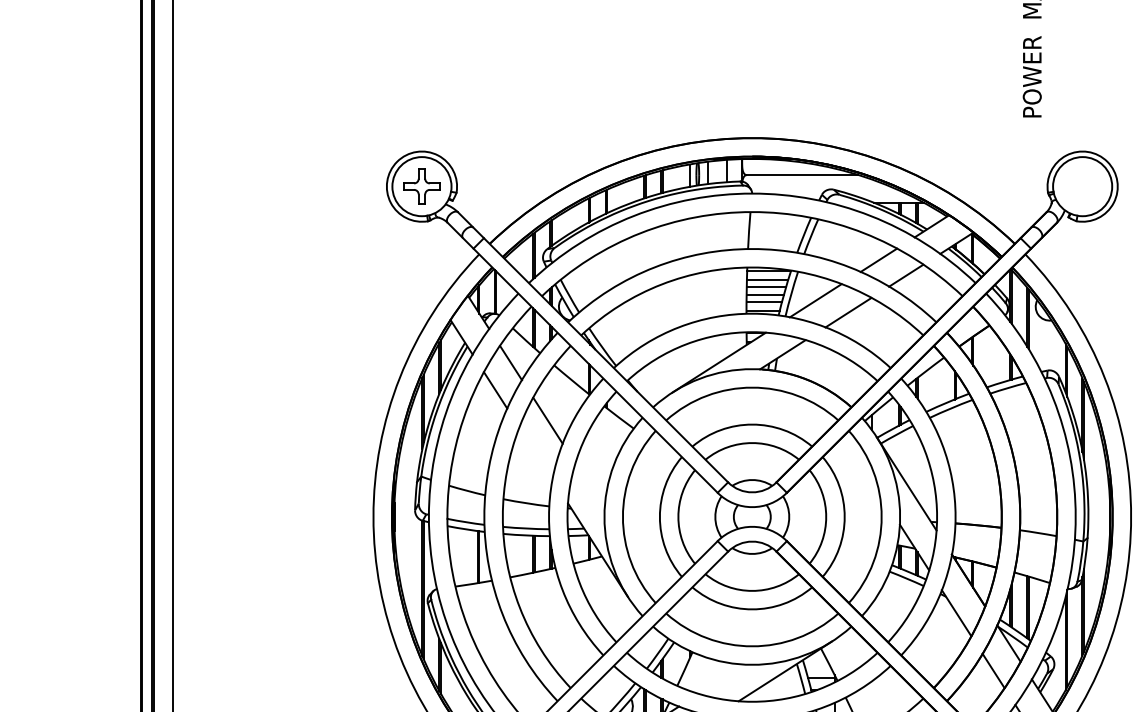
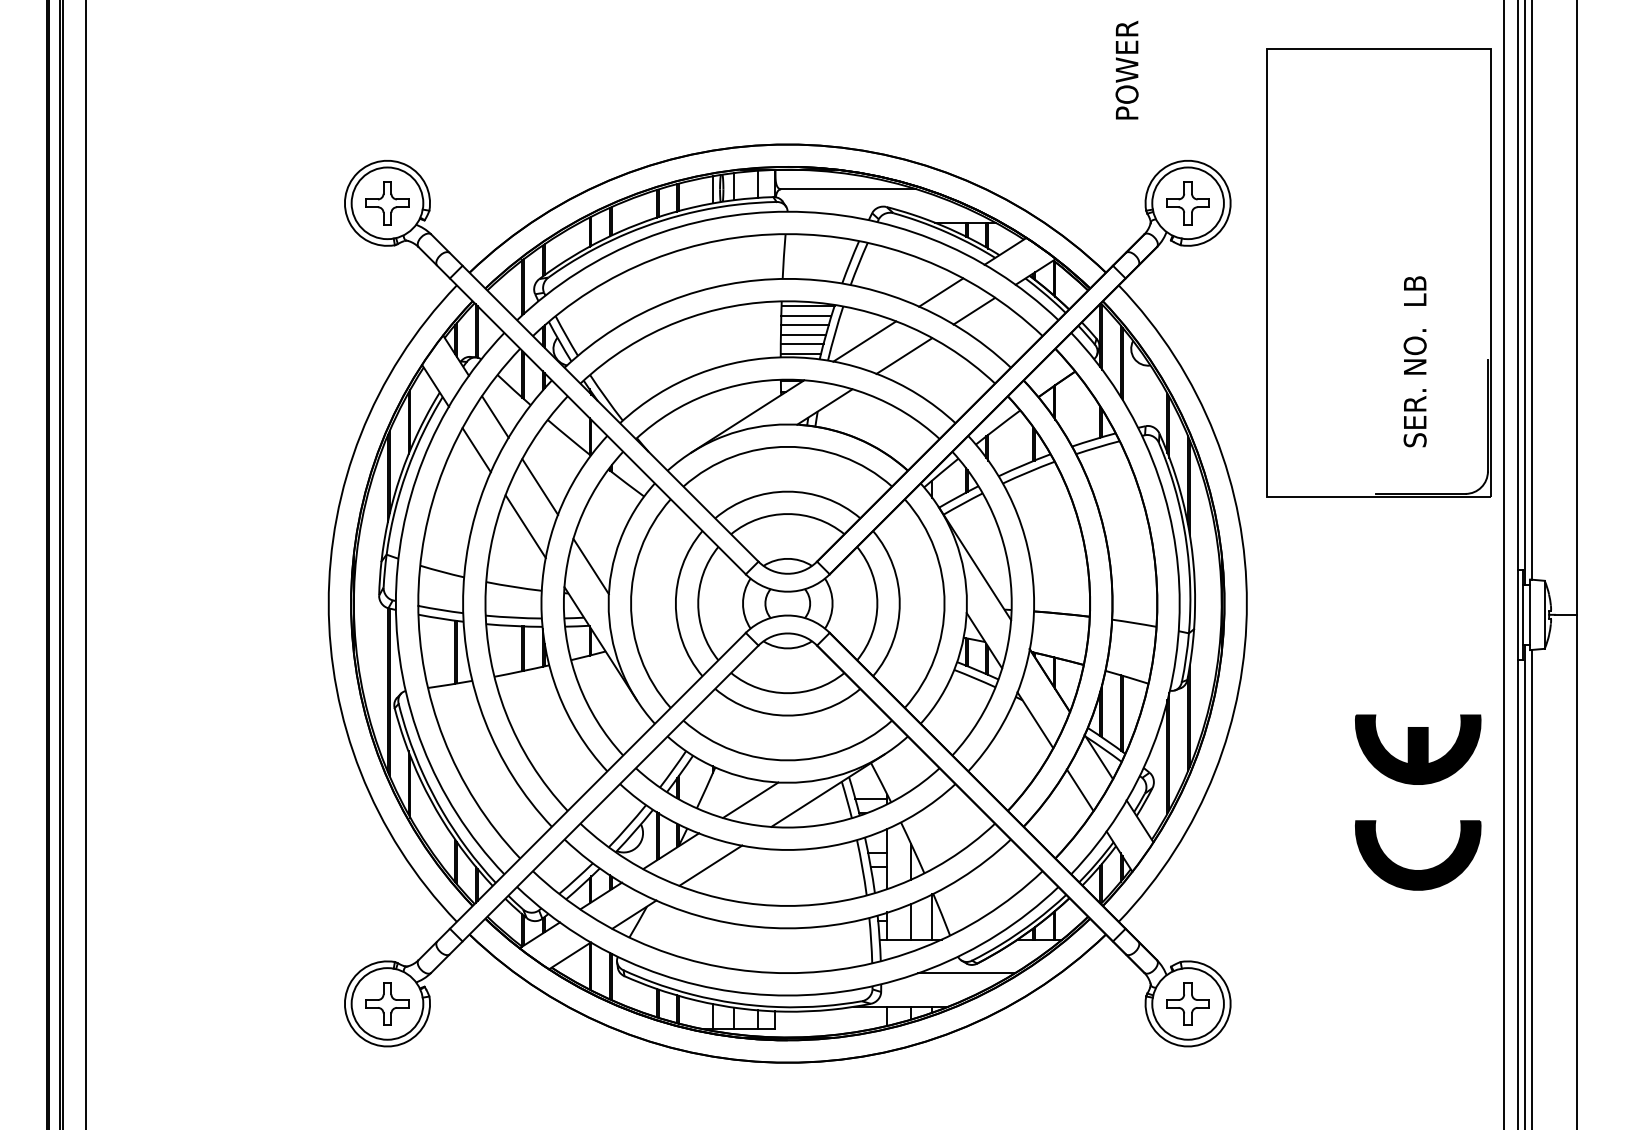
part: (1082, 186) -> (1187, 203), added
line: (535, 453) -> (525, 526), added
line: (589, 486) -> (590, 566), added
line: (721, 678) -> (750, 799), added

